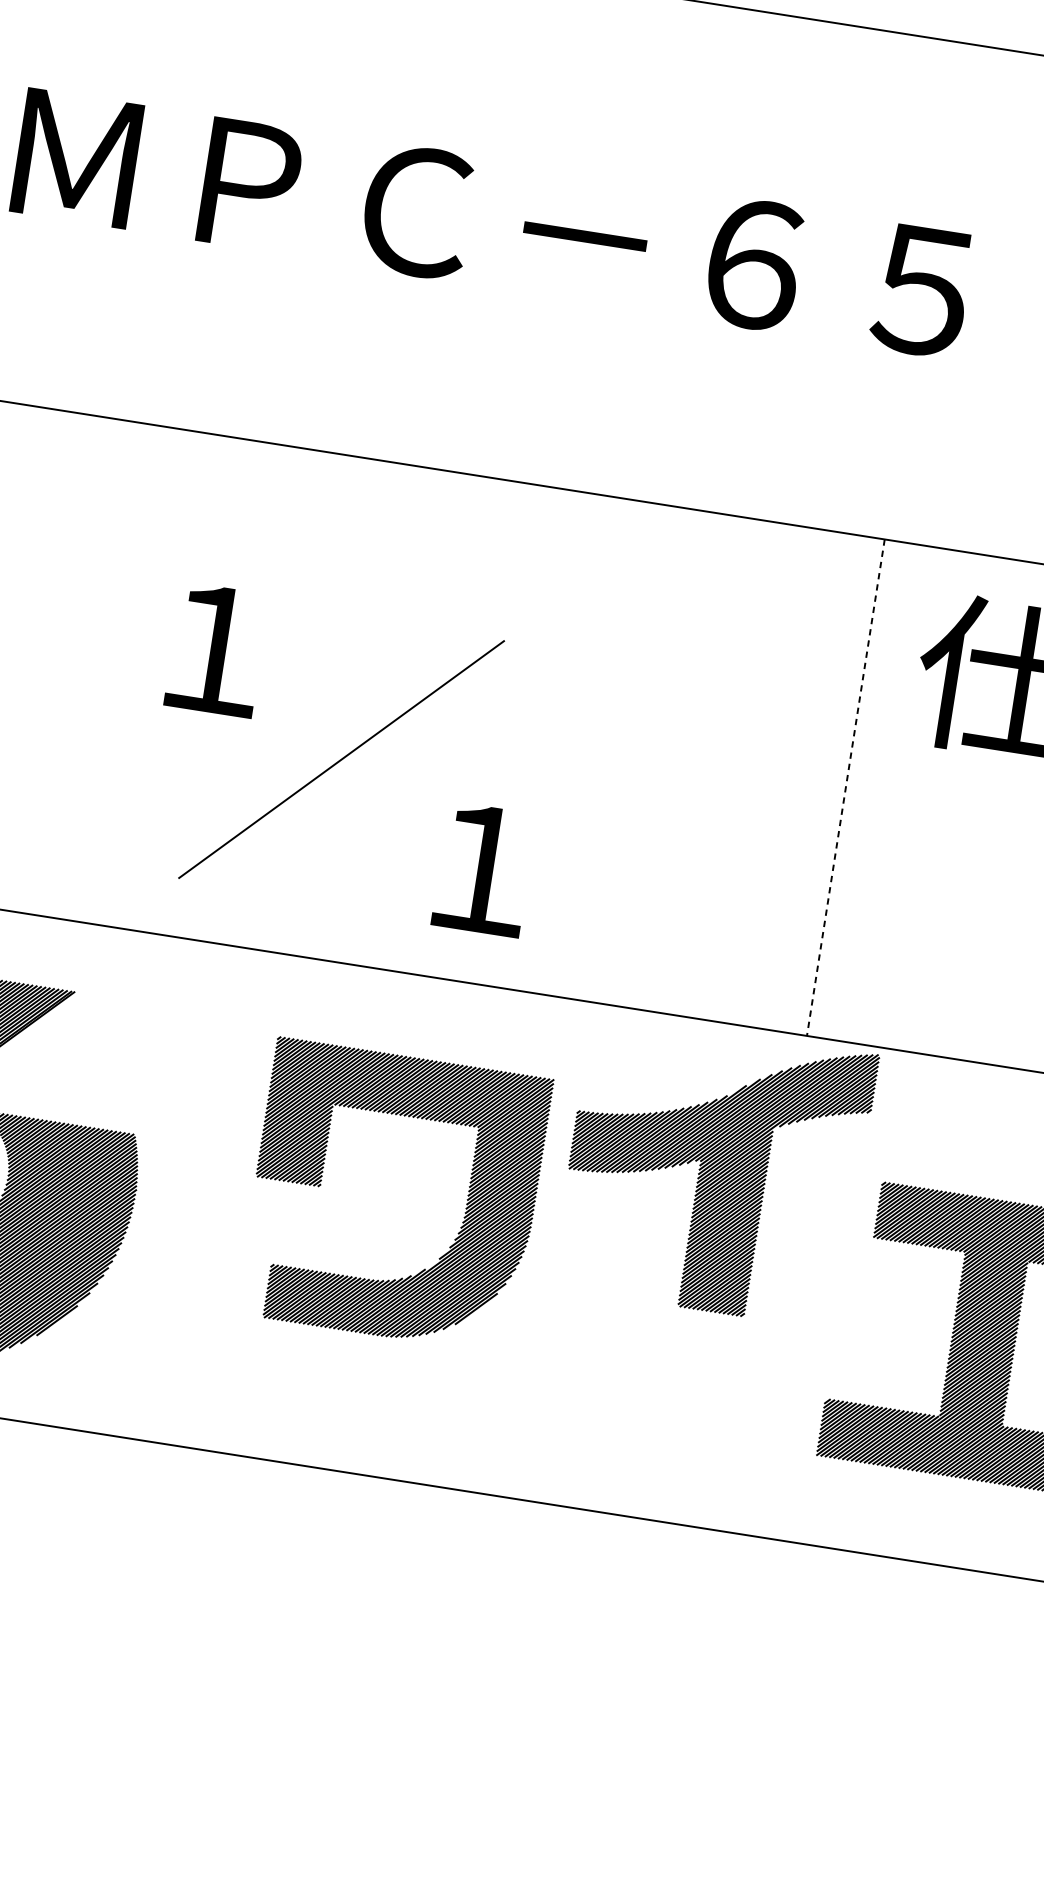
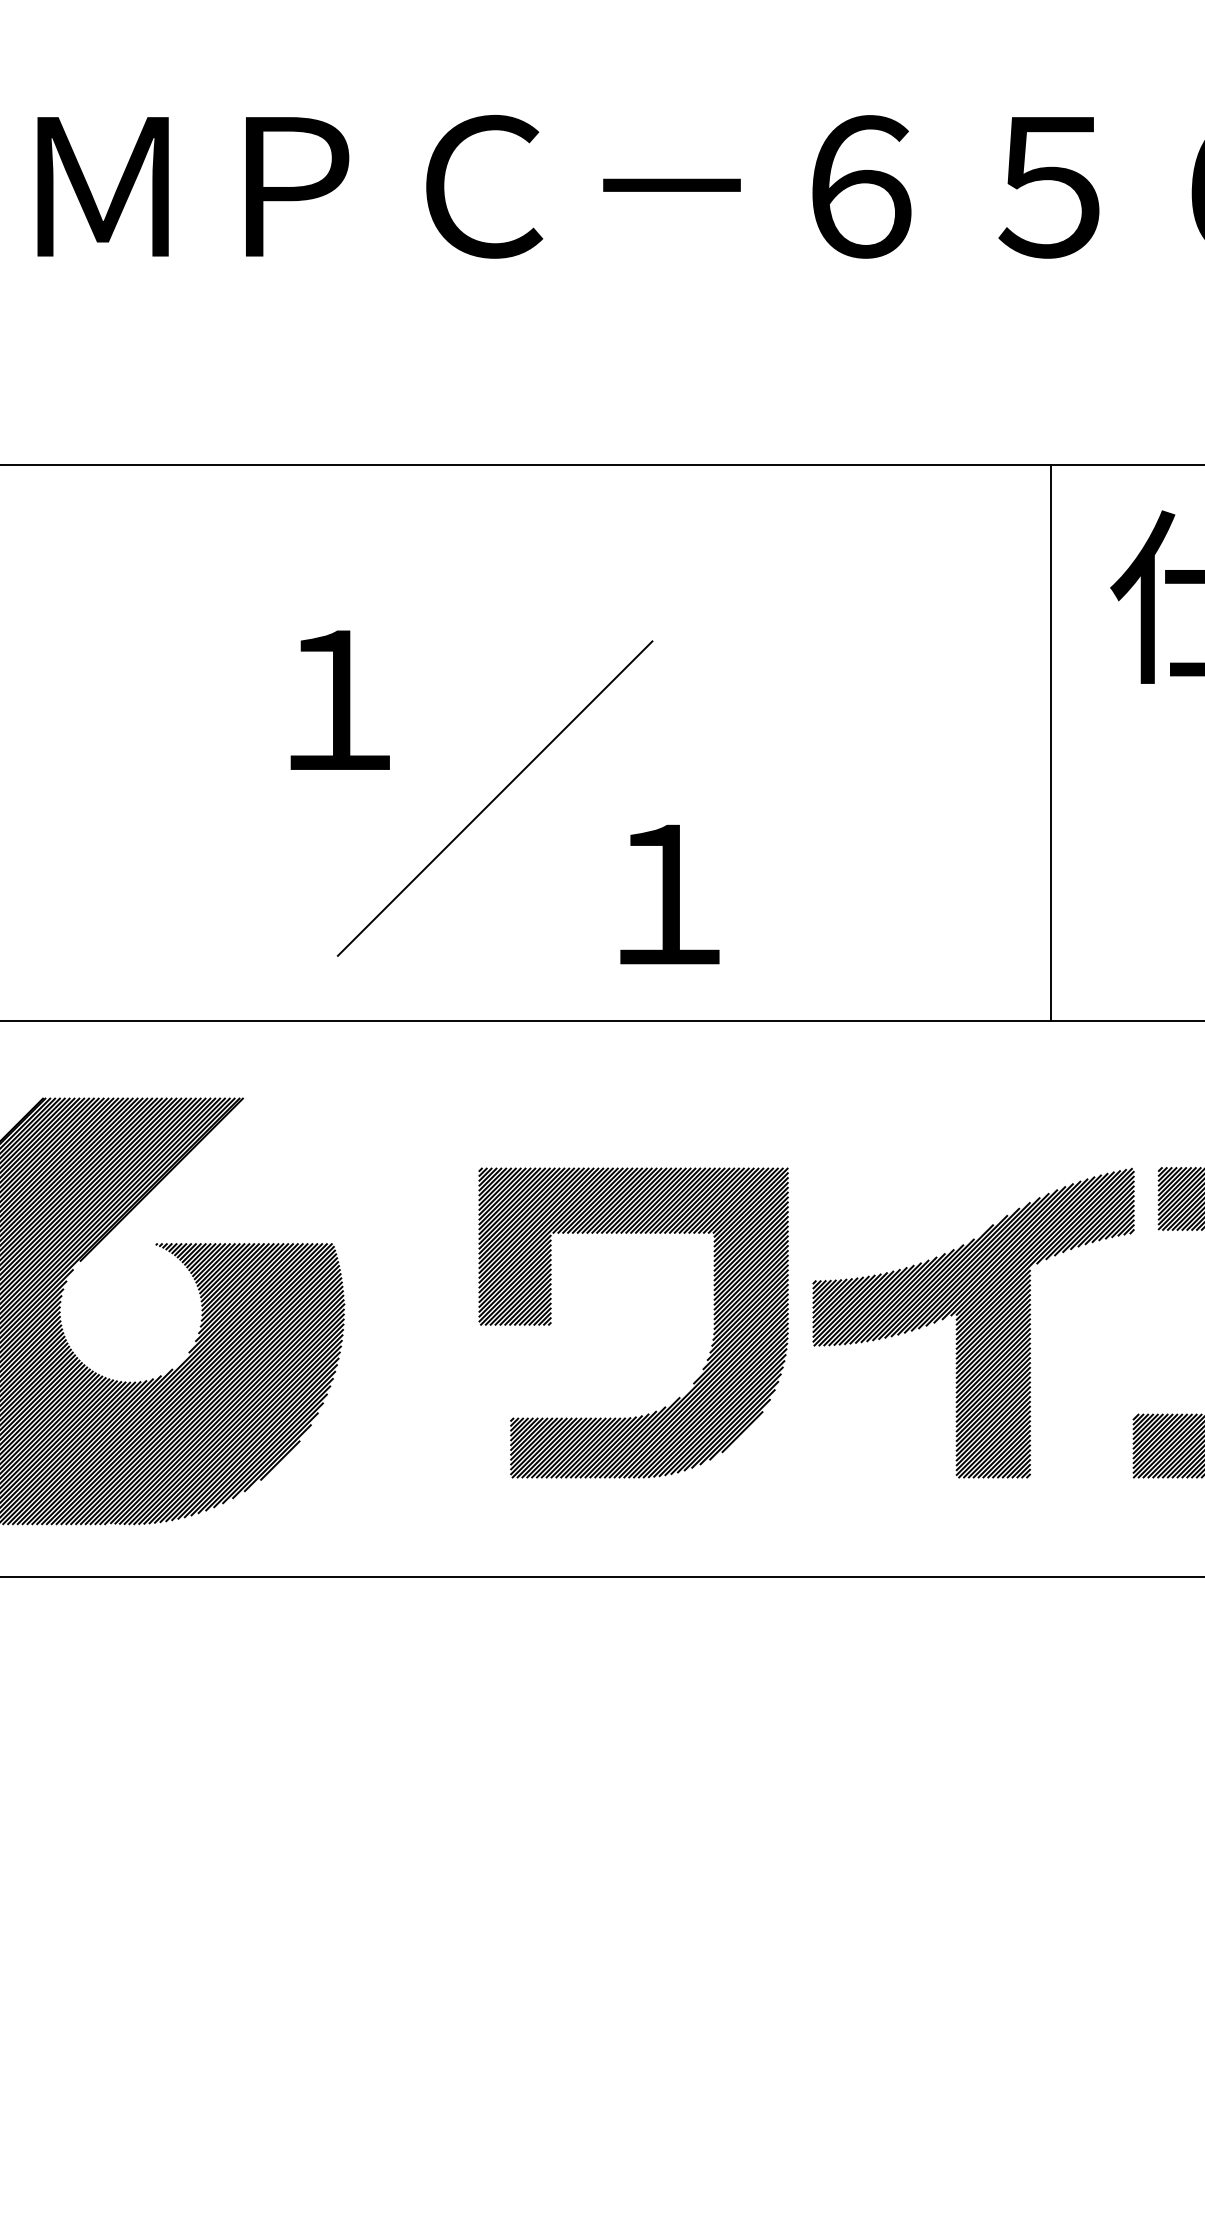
line: (846, 788) -> (1051, 743), dashed -> solid
part: (714, 1170) -> (973, 1322), moved
part: (465, 1207) -> (713, 1323), moved

